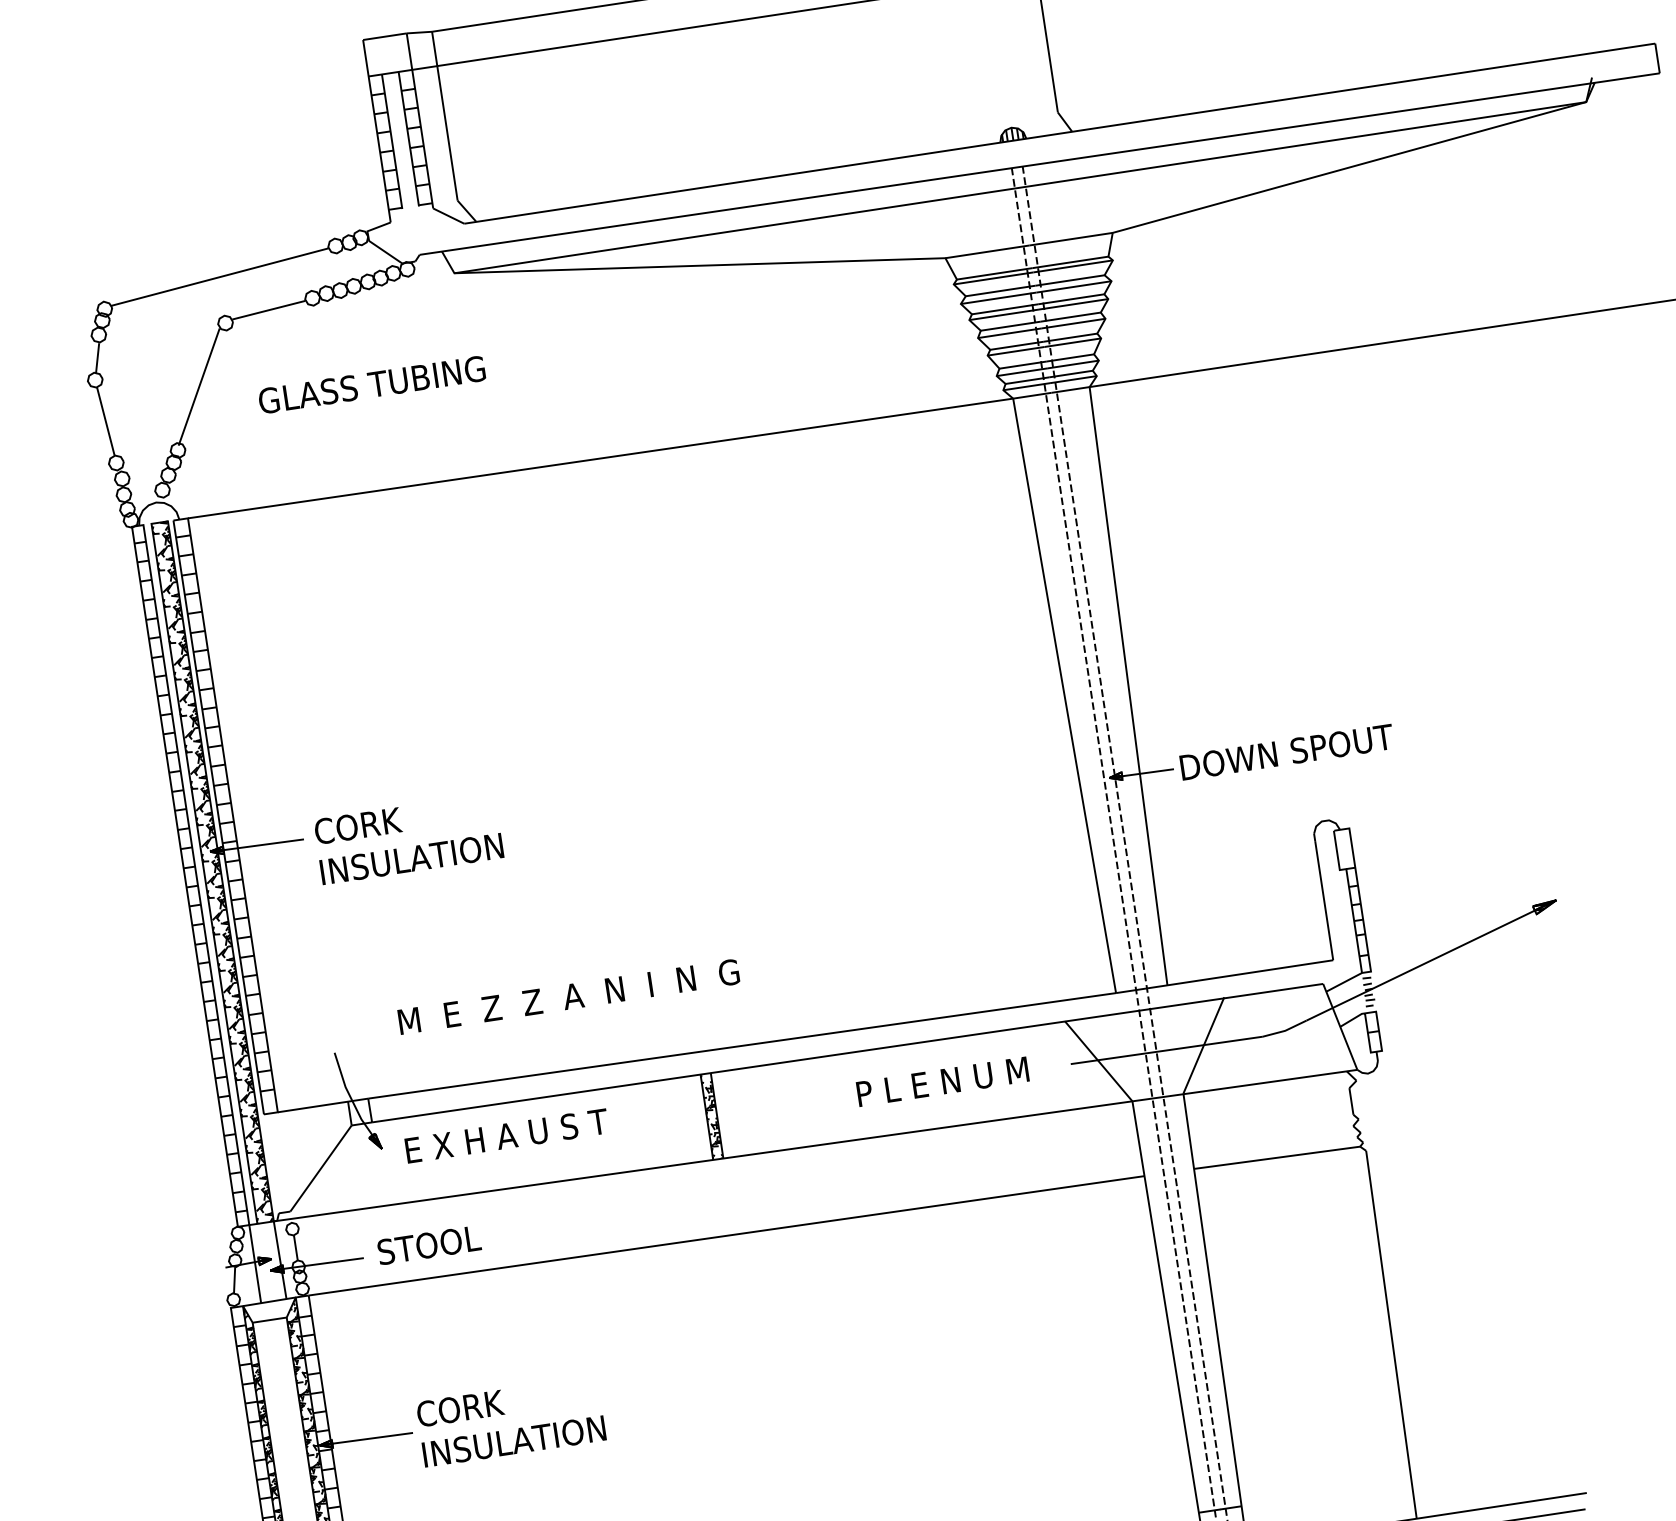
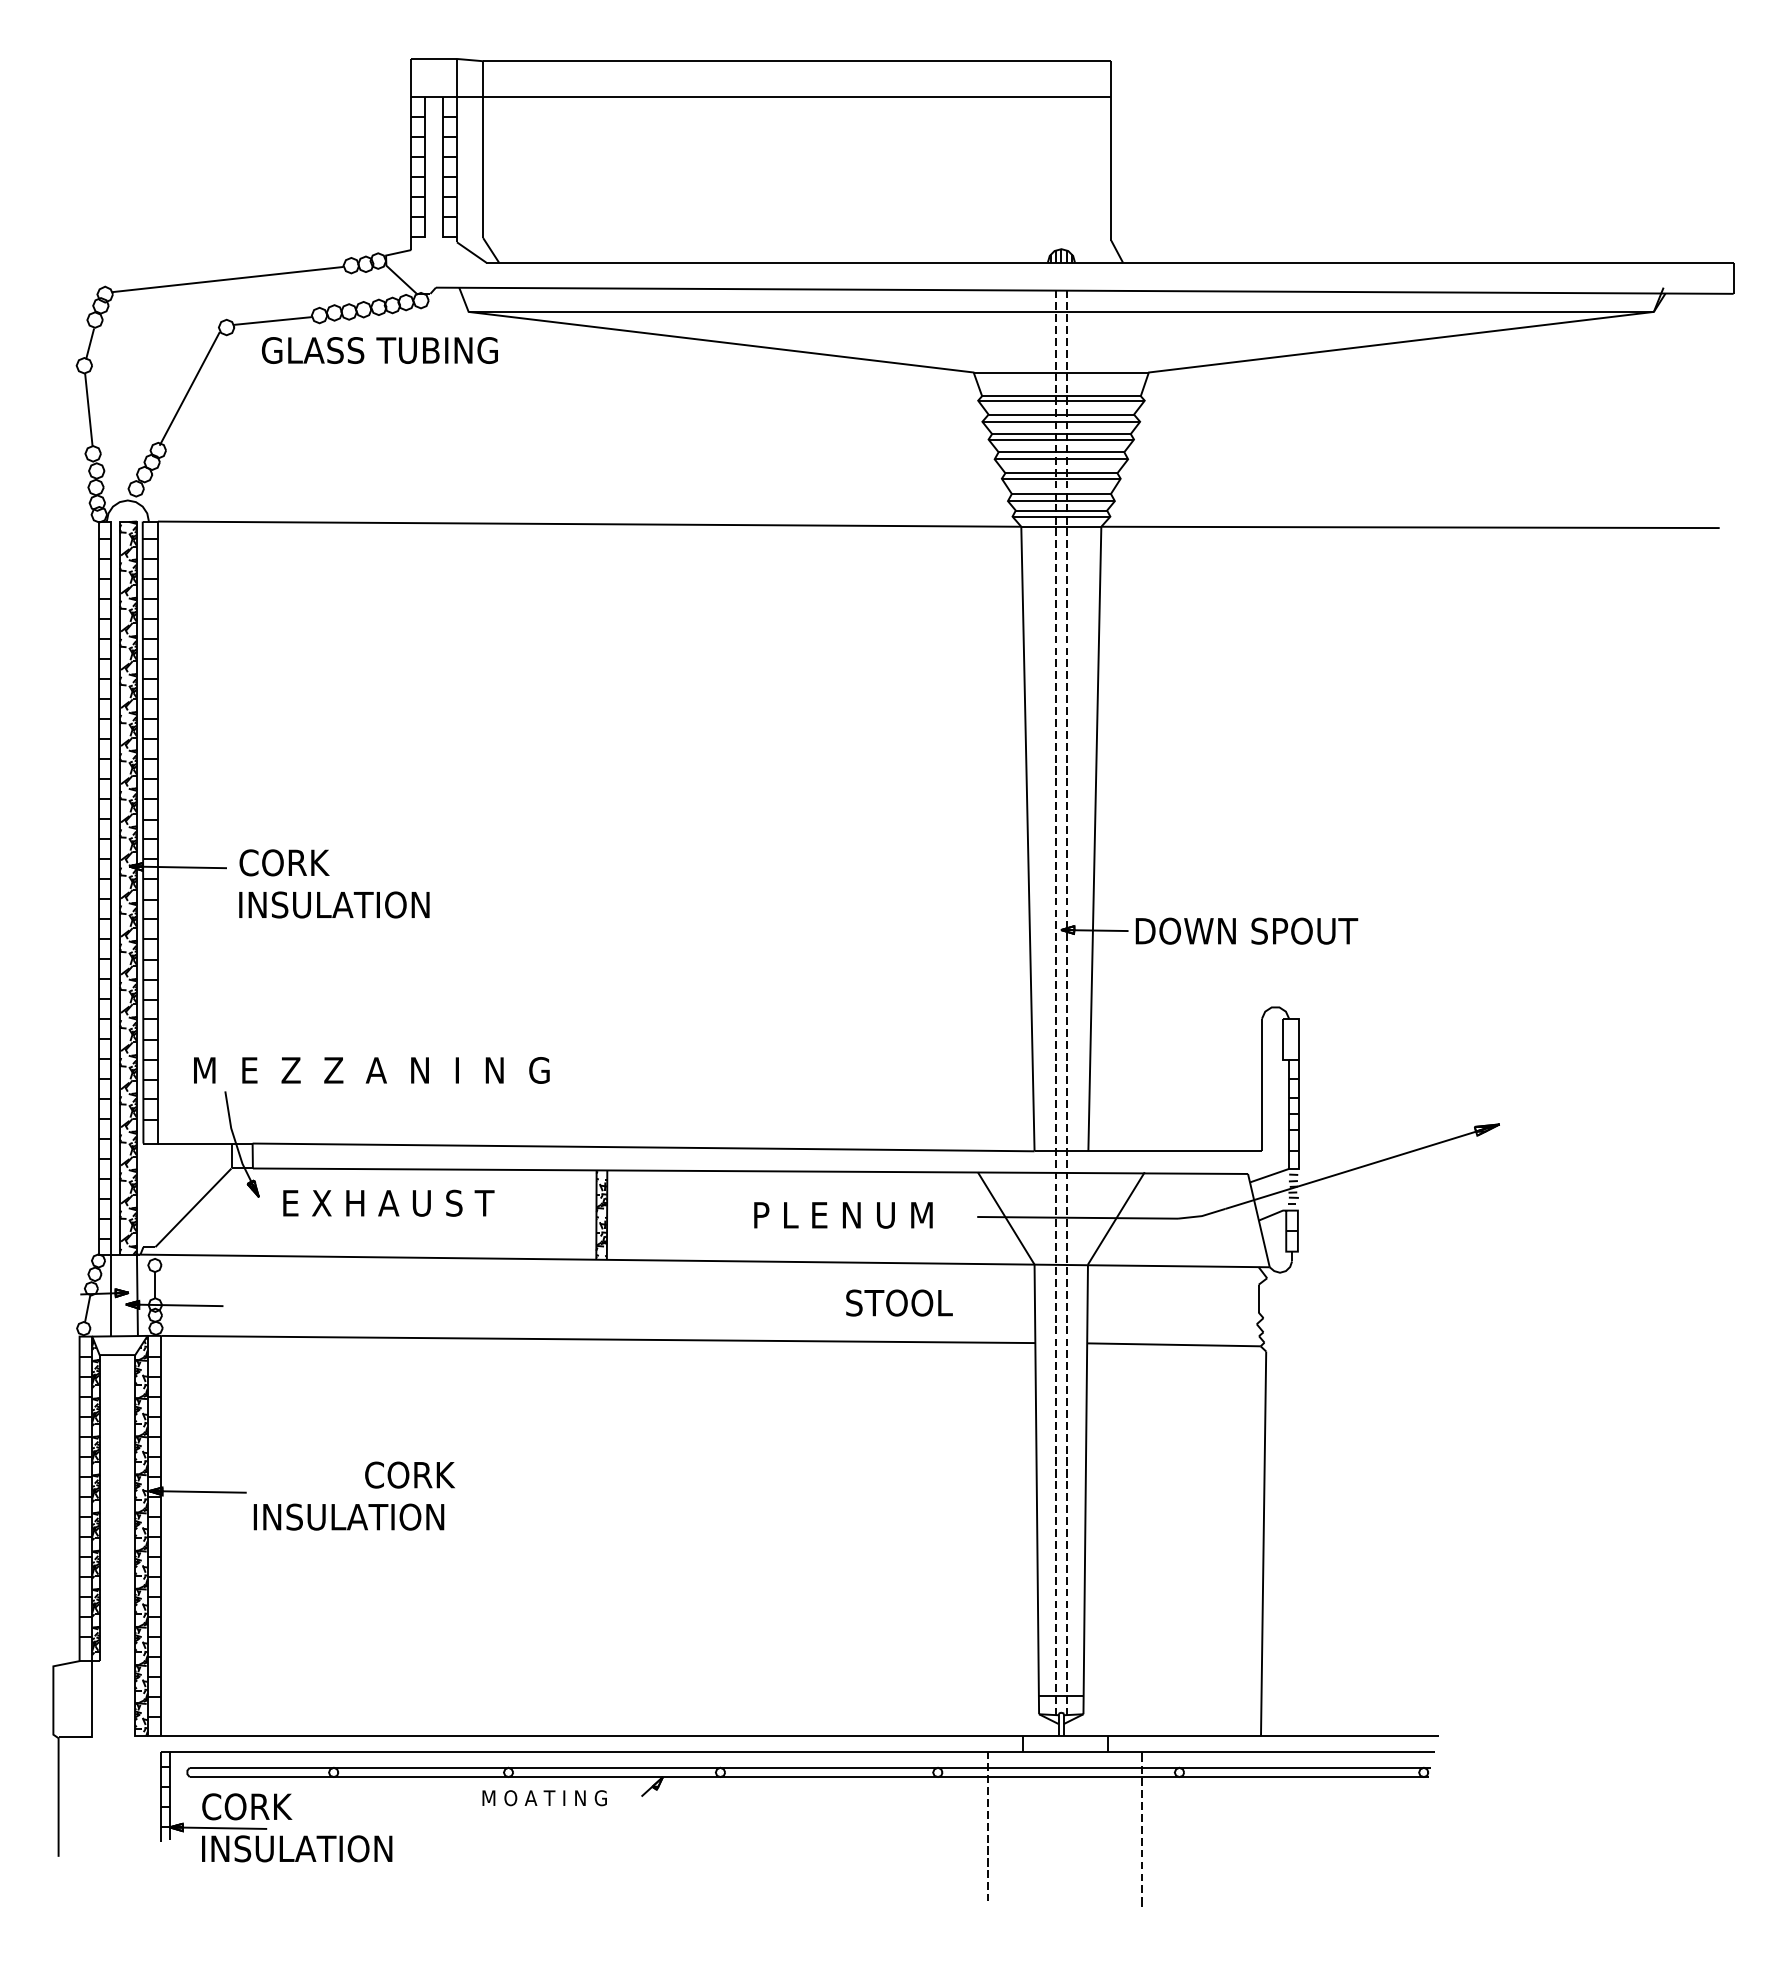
text: (371, 385) -> (379, 350), moved
text: (568, 996) -> (371, 1070), moved
text: (429, 1244) -> (899, 1302), moved
text: (459, 1408) -> (409, 1474), moved

